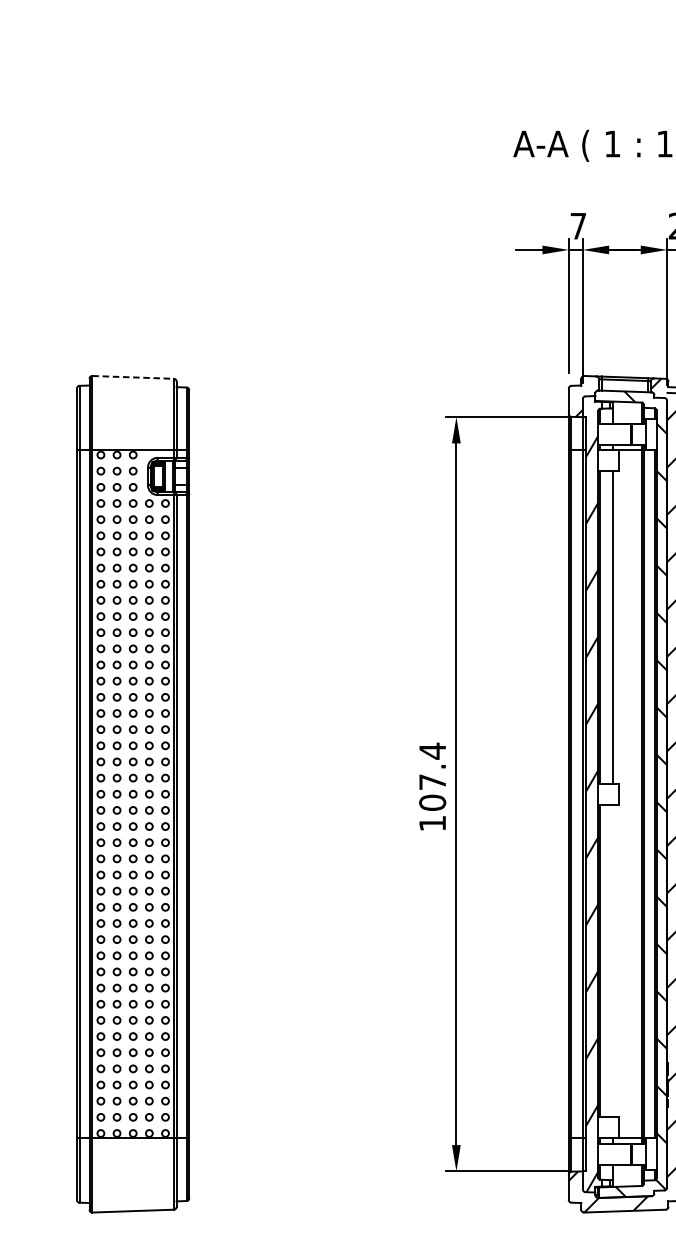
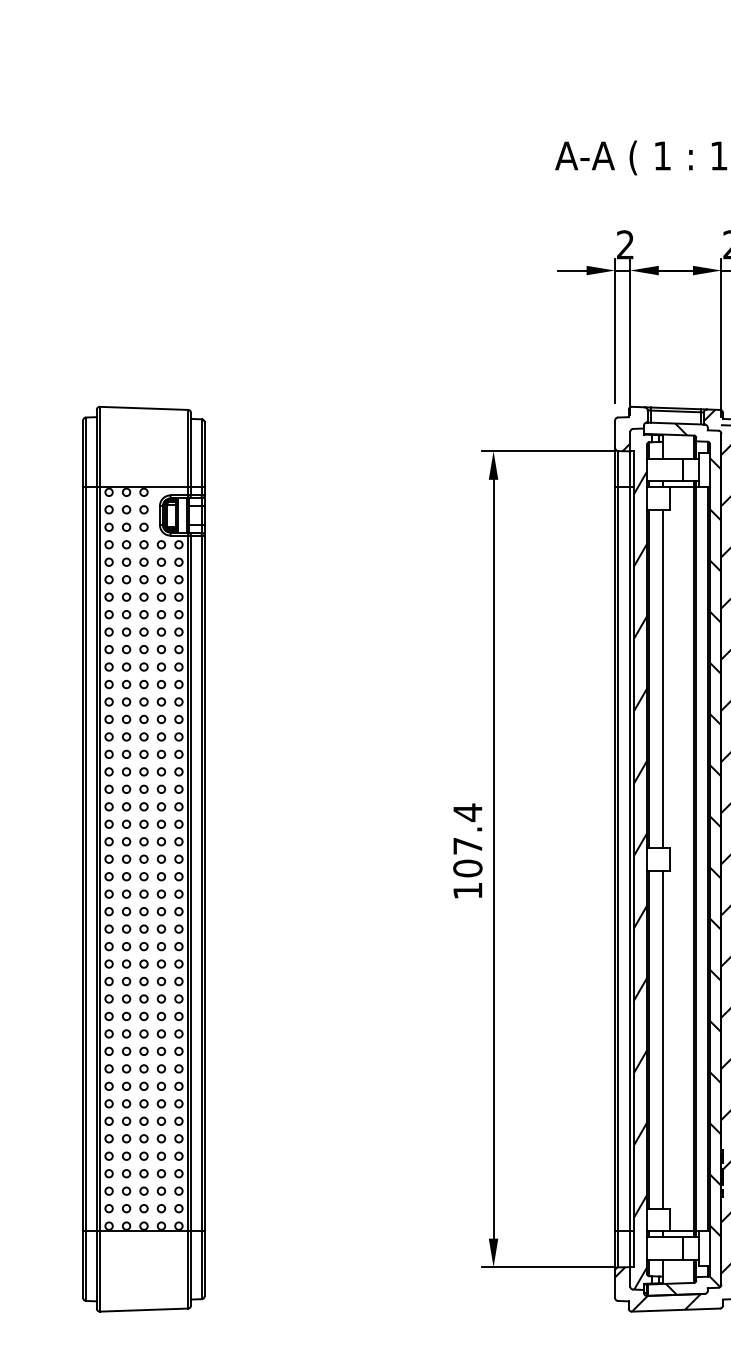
text: (578, 225) -> (625, 244), 7 -> 2
line: (133, 377) -> (144, 408), dashed -> solid
line: (612, 960) -> (662, 1039), added

